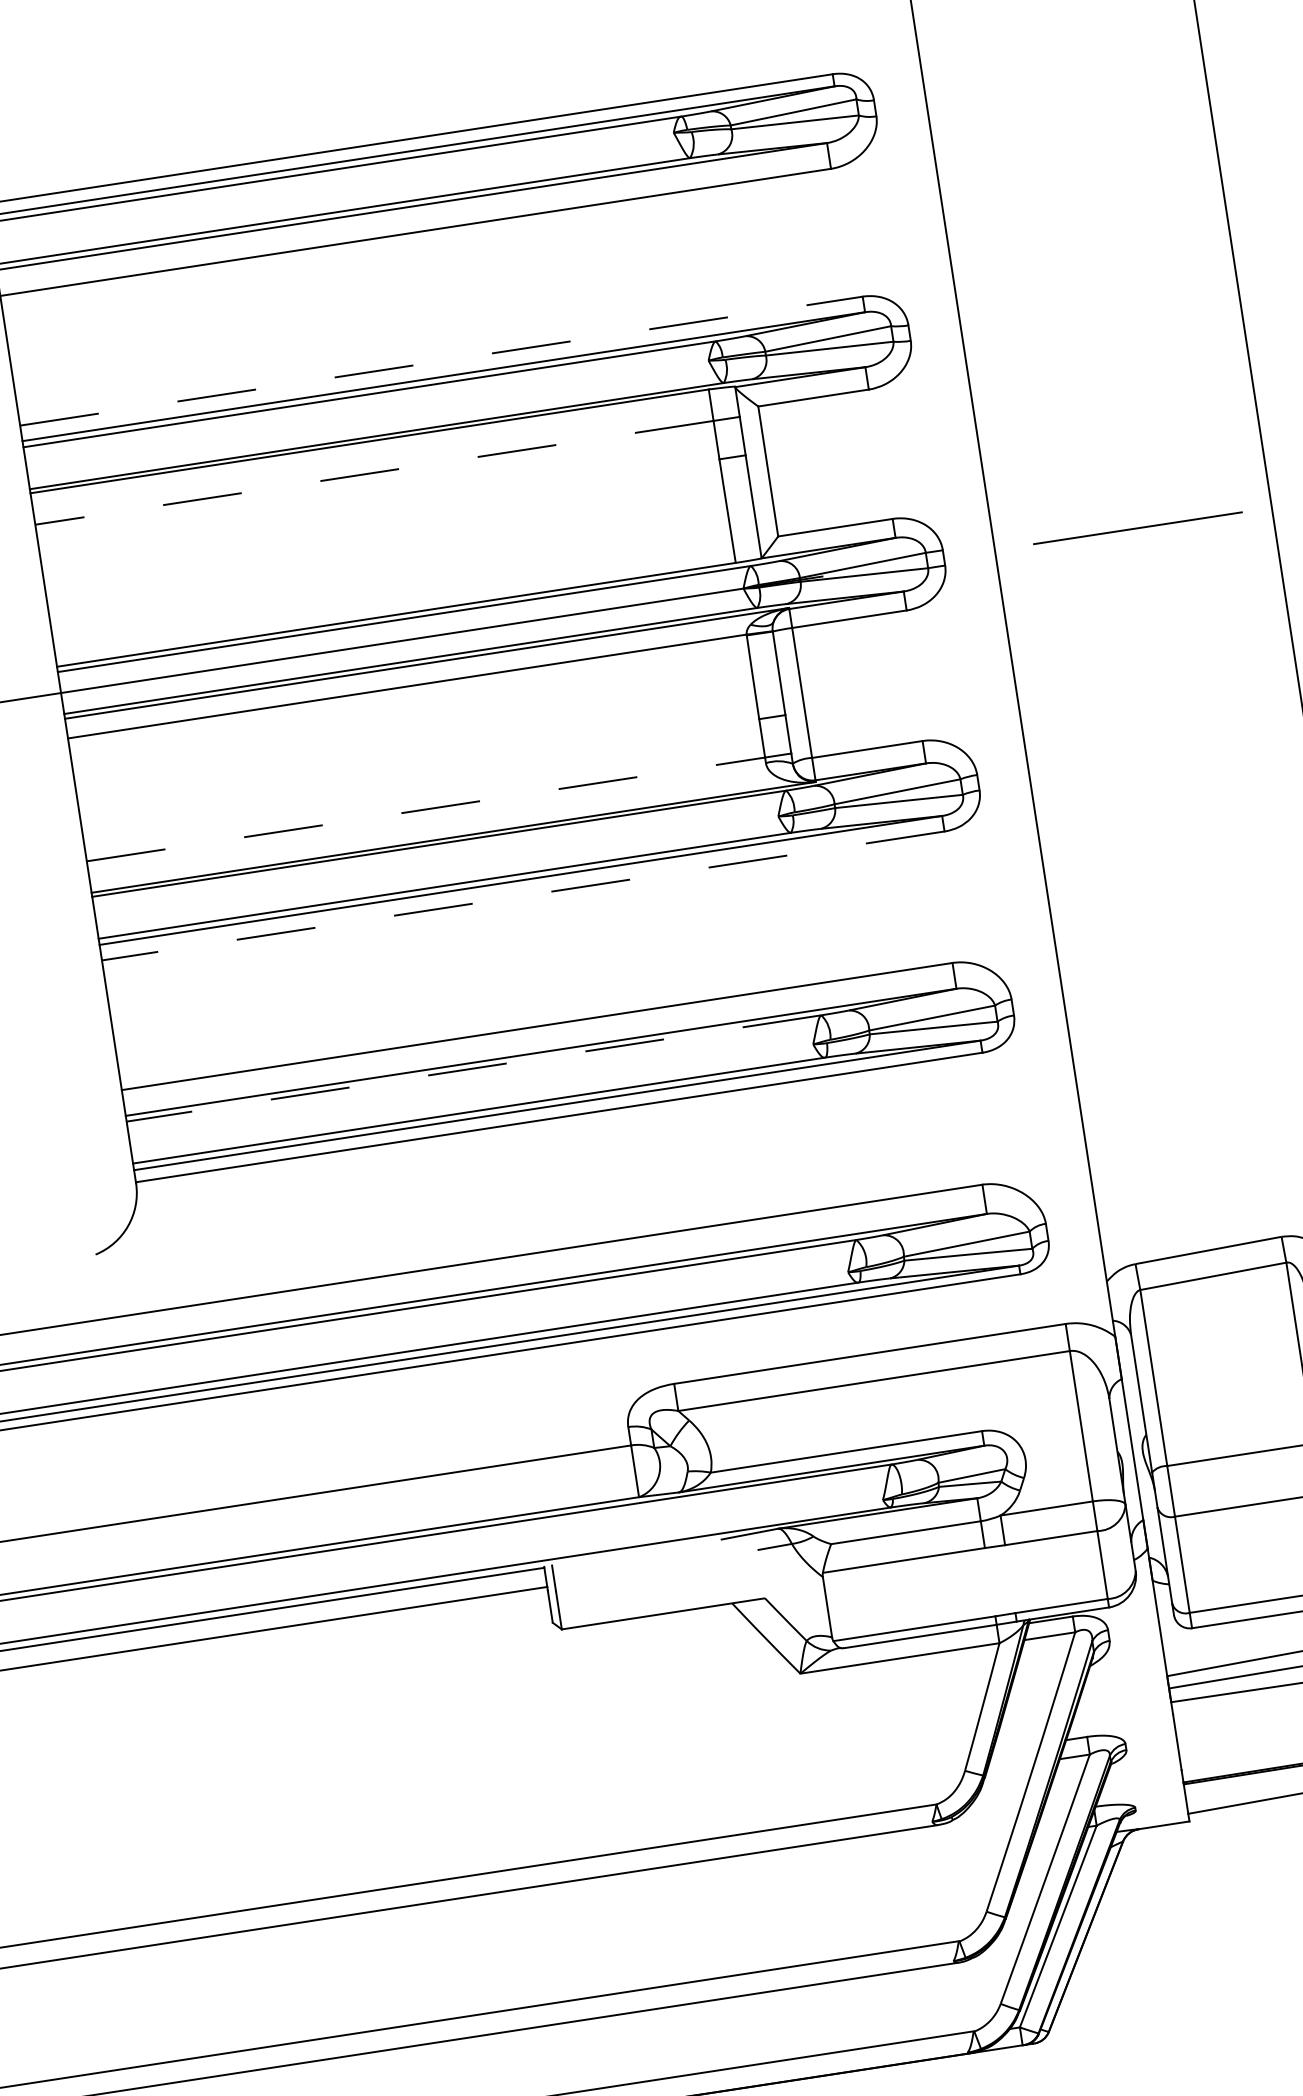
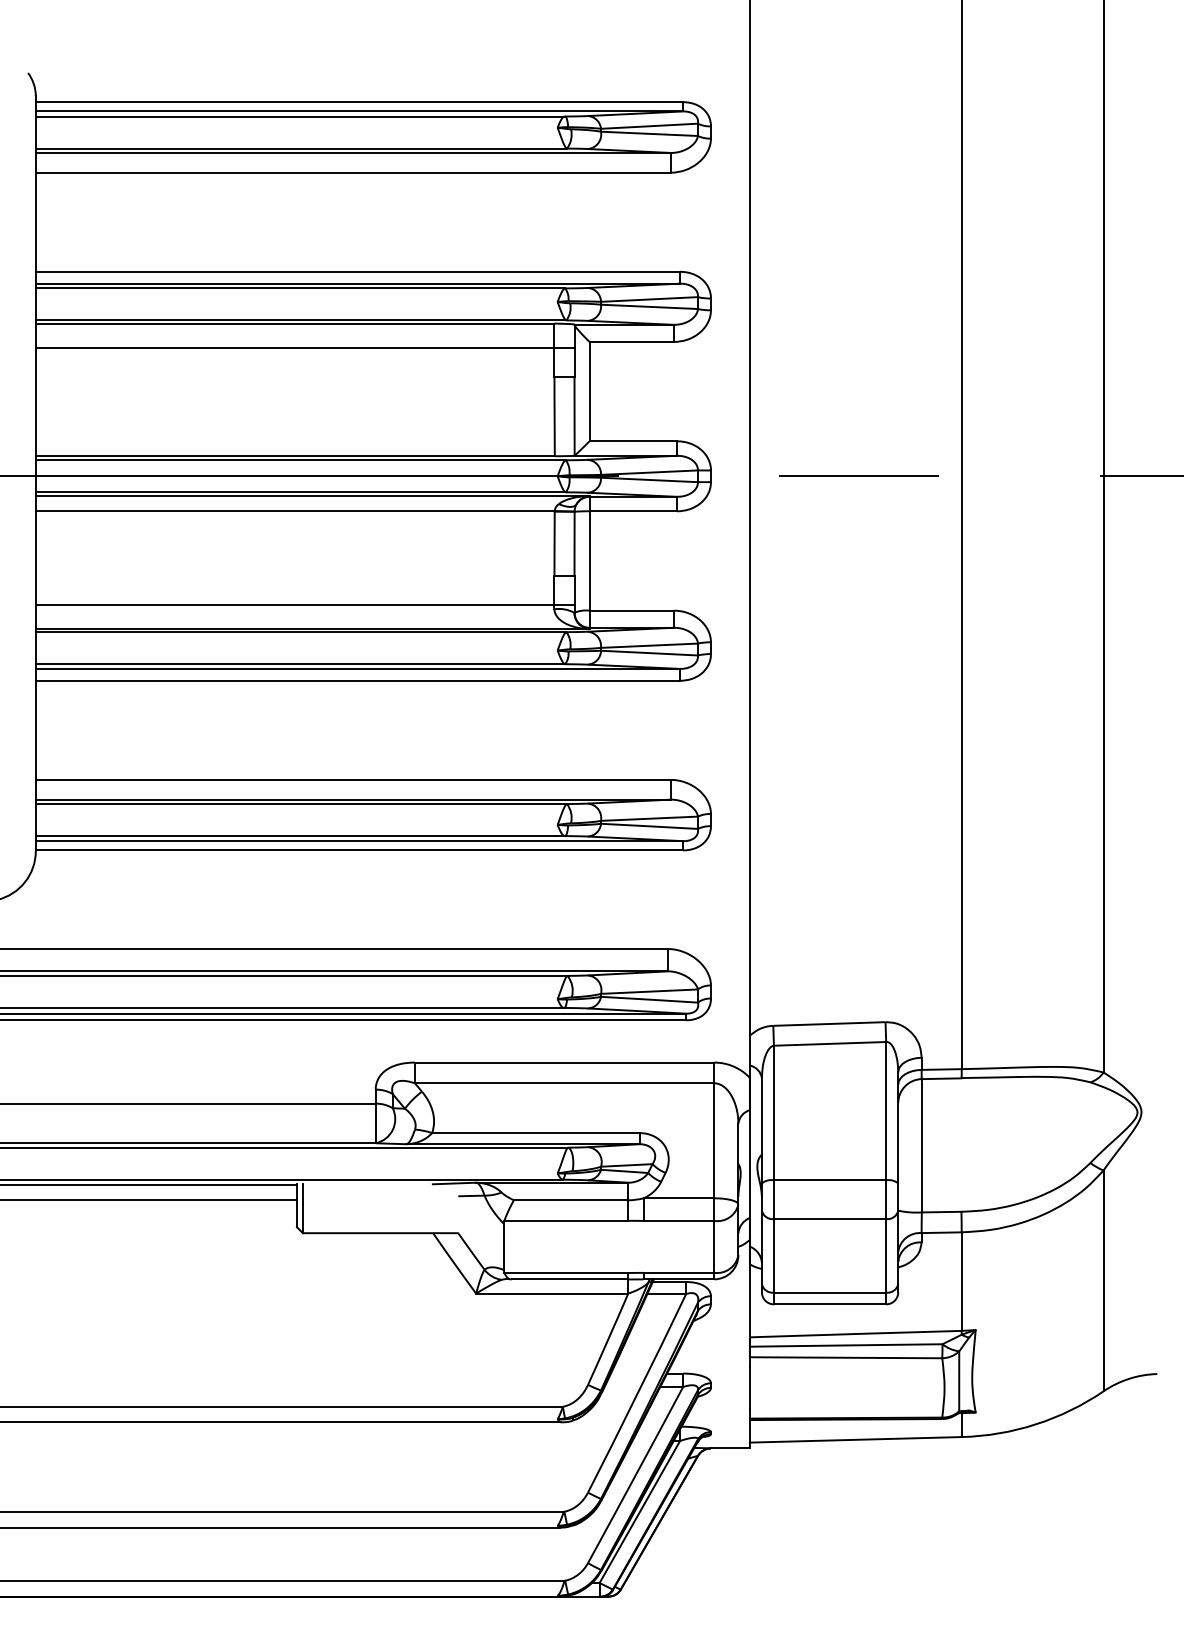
line: (442, 360) -> (358, 271), dashed -> solid
line: (373, 472) -> (294, 347), dashed -> solid
line: (426, 810) -> (295, 605), dashed -> solid
line: (522, 895) -> (357, 680), dashed -> solid
line: (474, 1069) -> (301, 804), dashed -> solid

